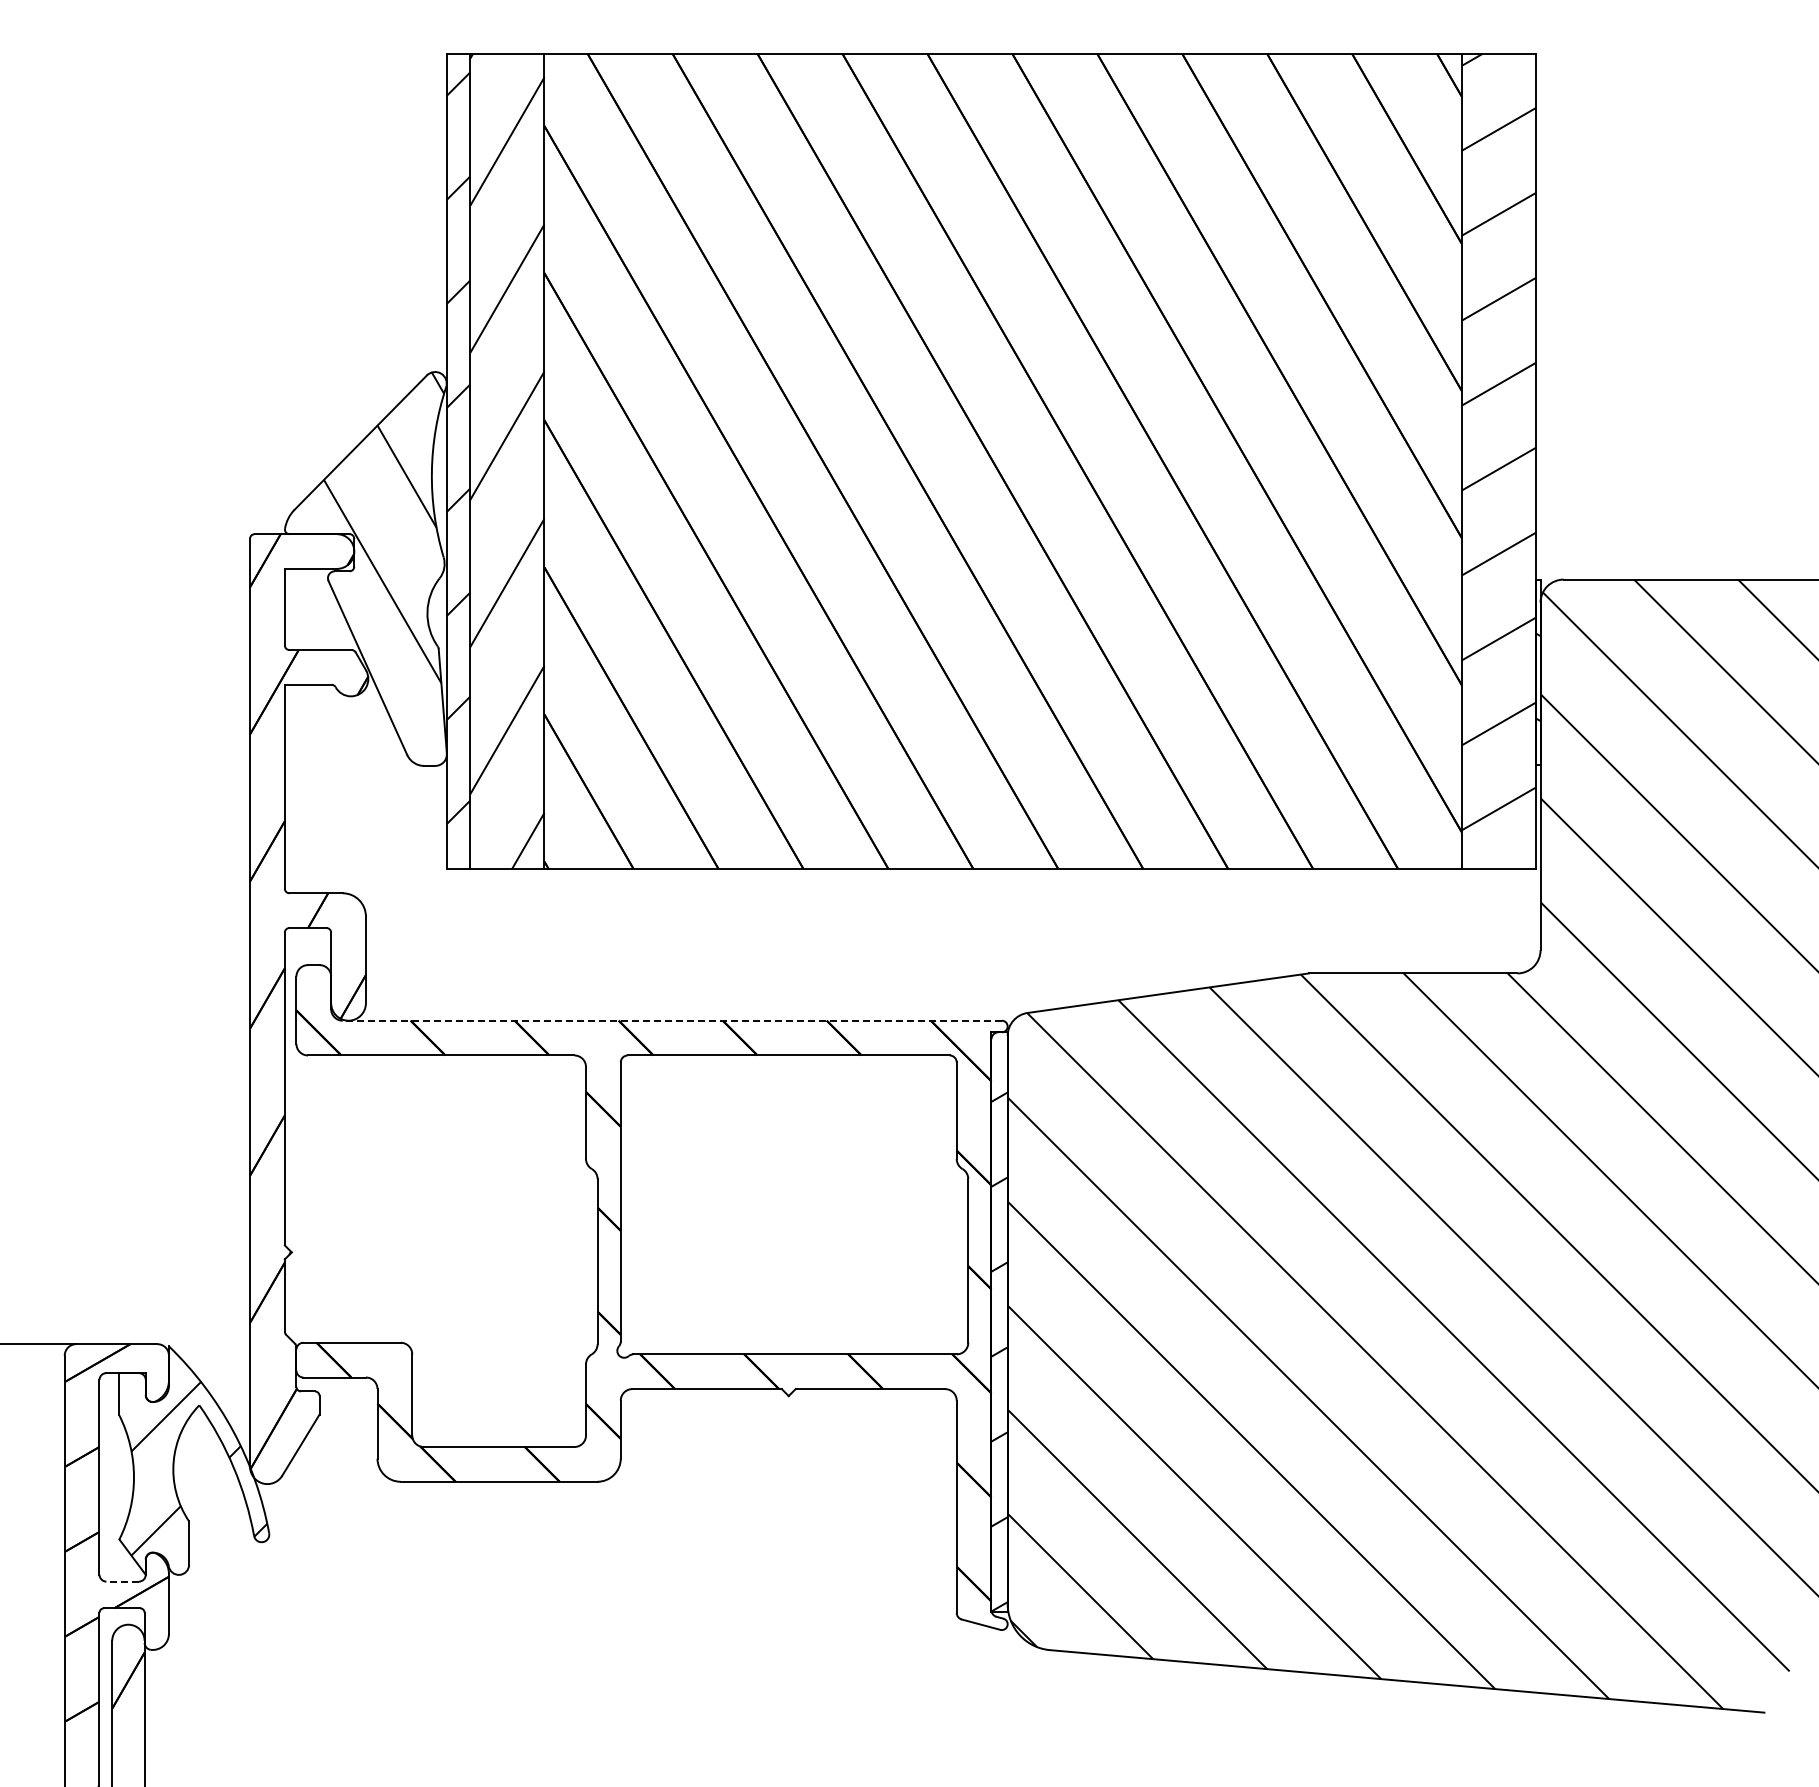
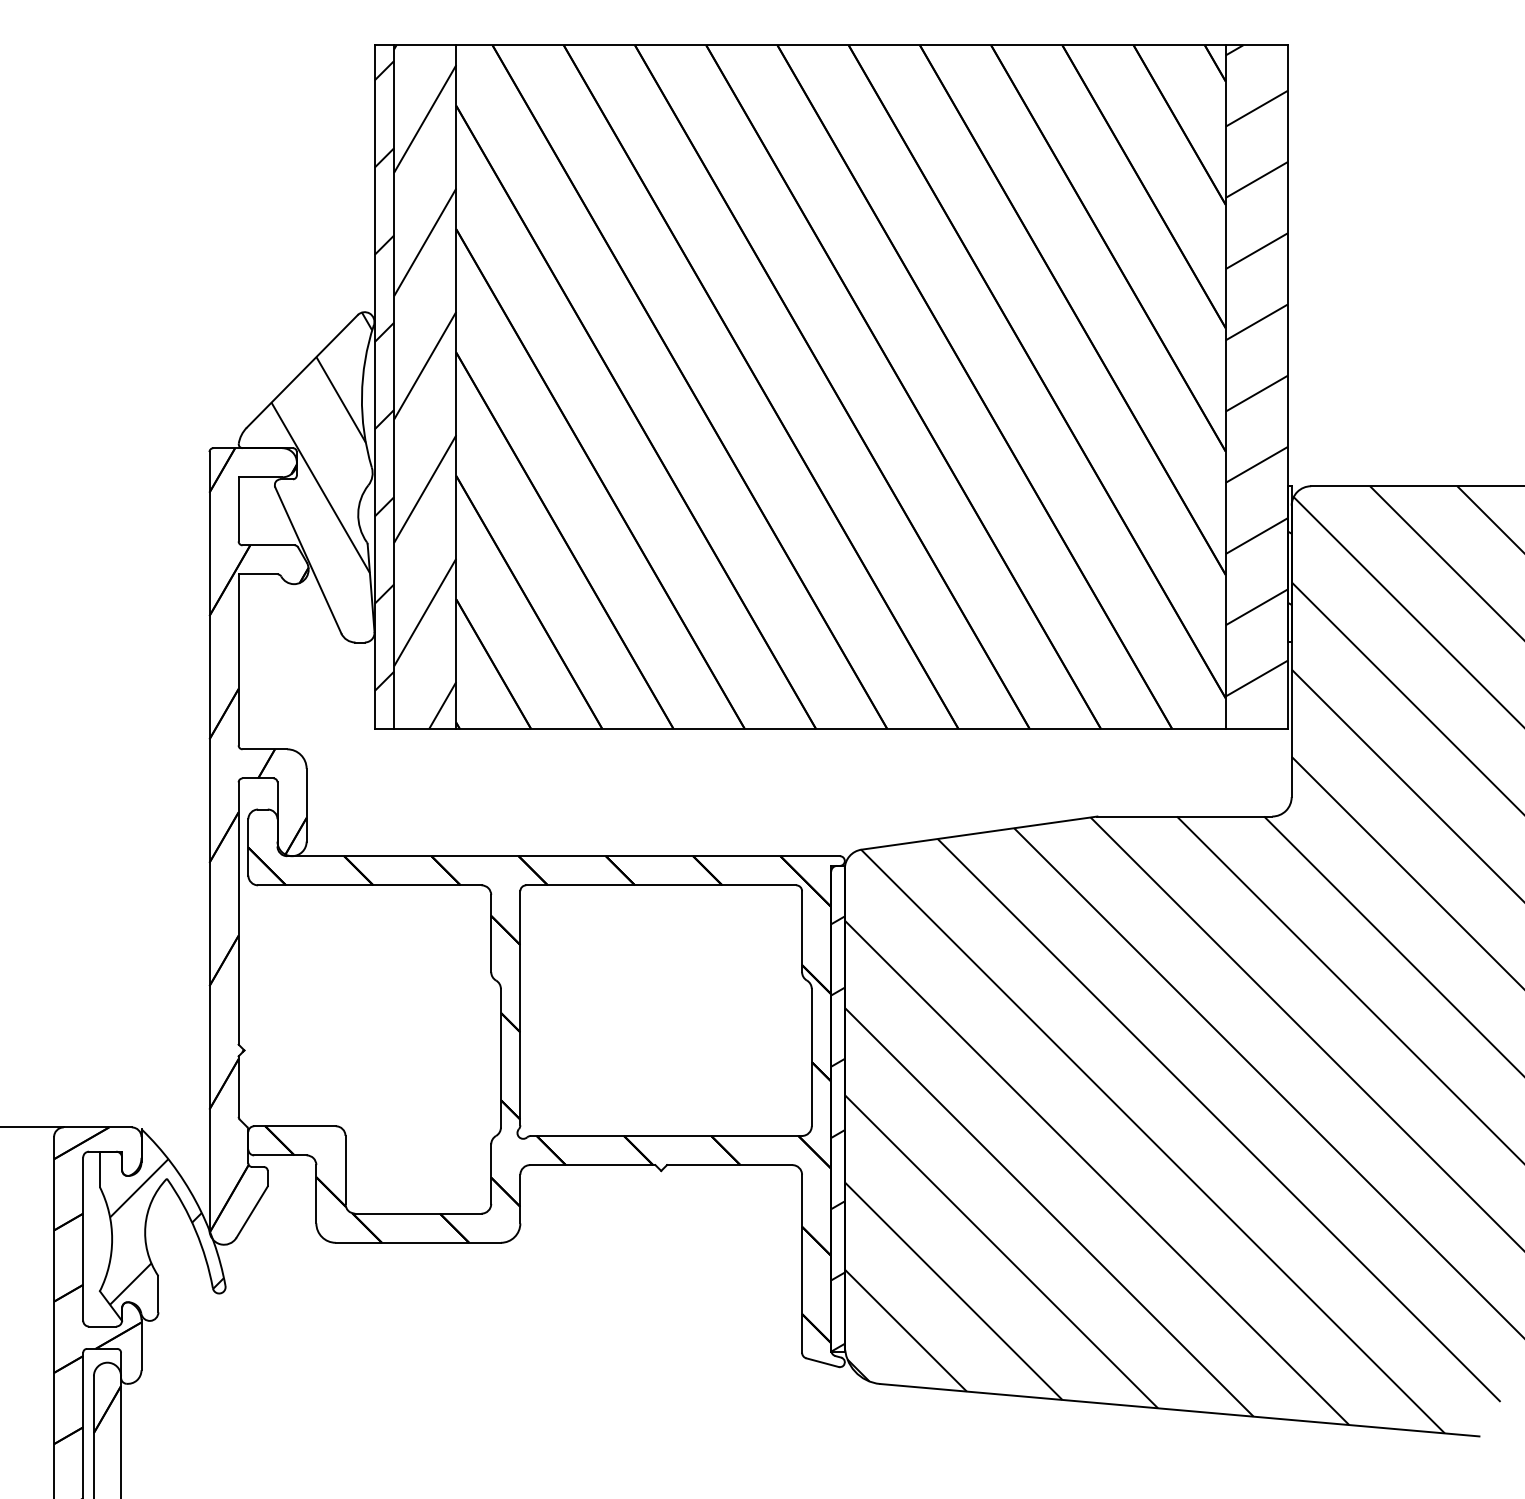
line: (672, 1020) -> (563, 856), dashed -> solid
line: (122, 1581) -> (102, 1326), dashed -> solid

